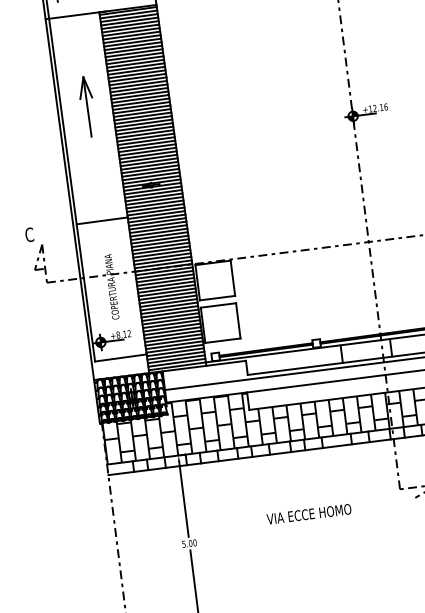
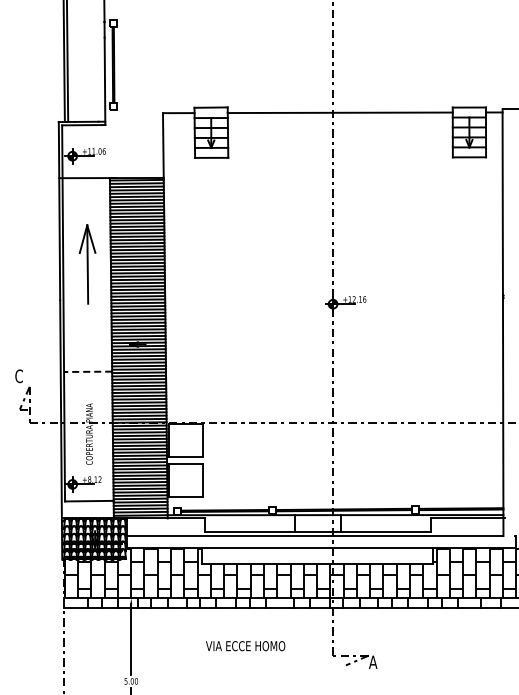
part: (87, 107) -> (87, 264), size x1.4
line: (101, 220) -> (87, 371), solid -> dashed
text: (309, 514) -> (245, 646), moved

